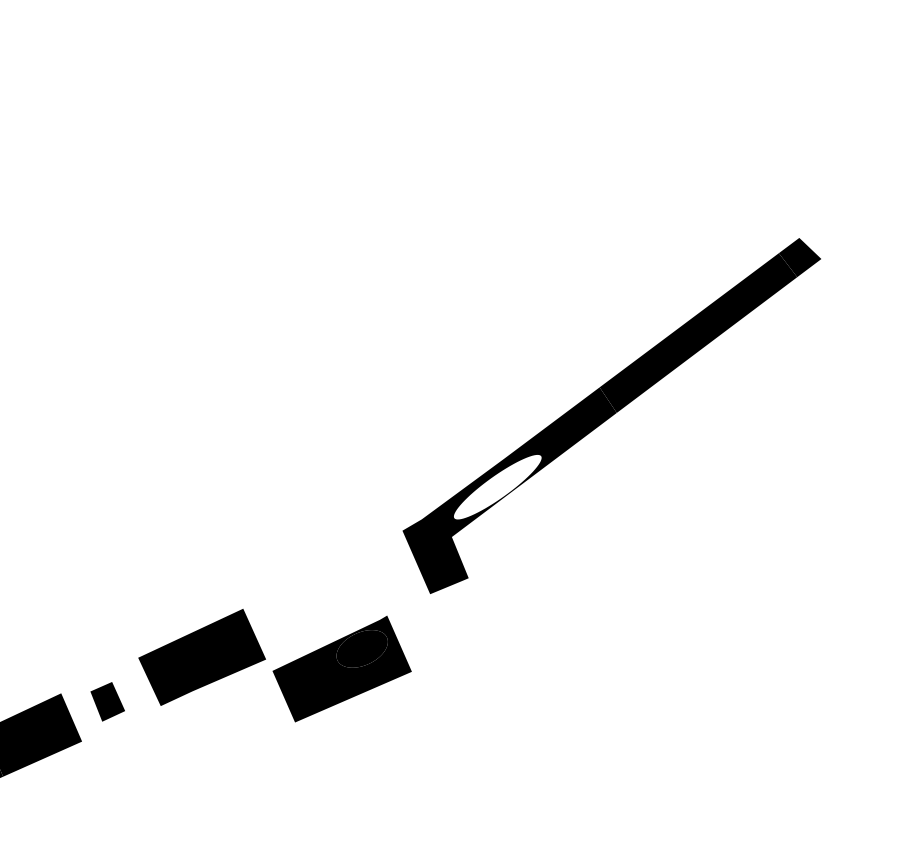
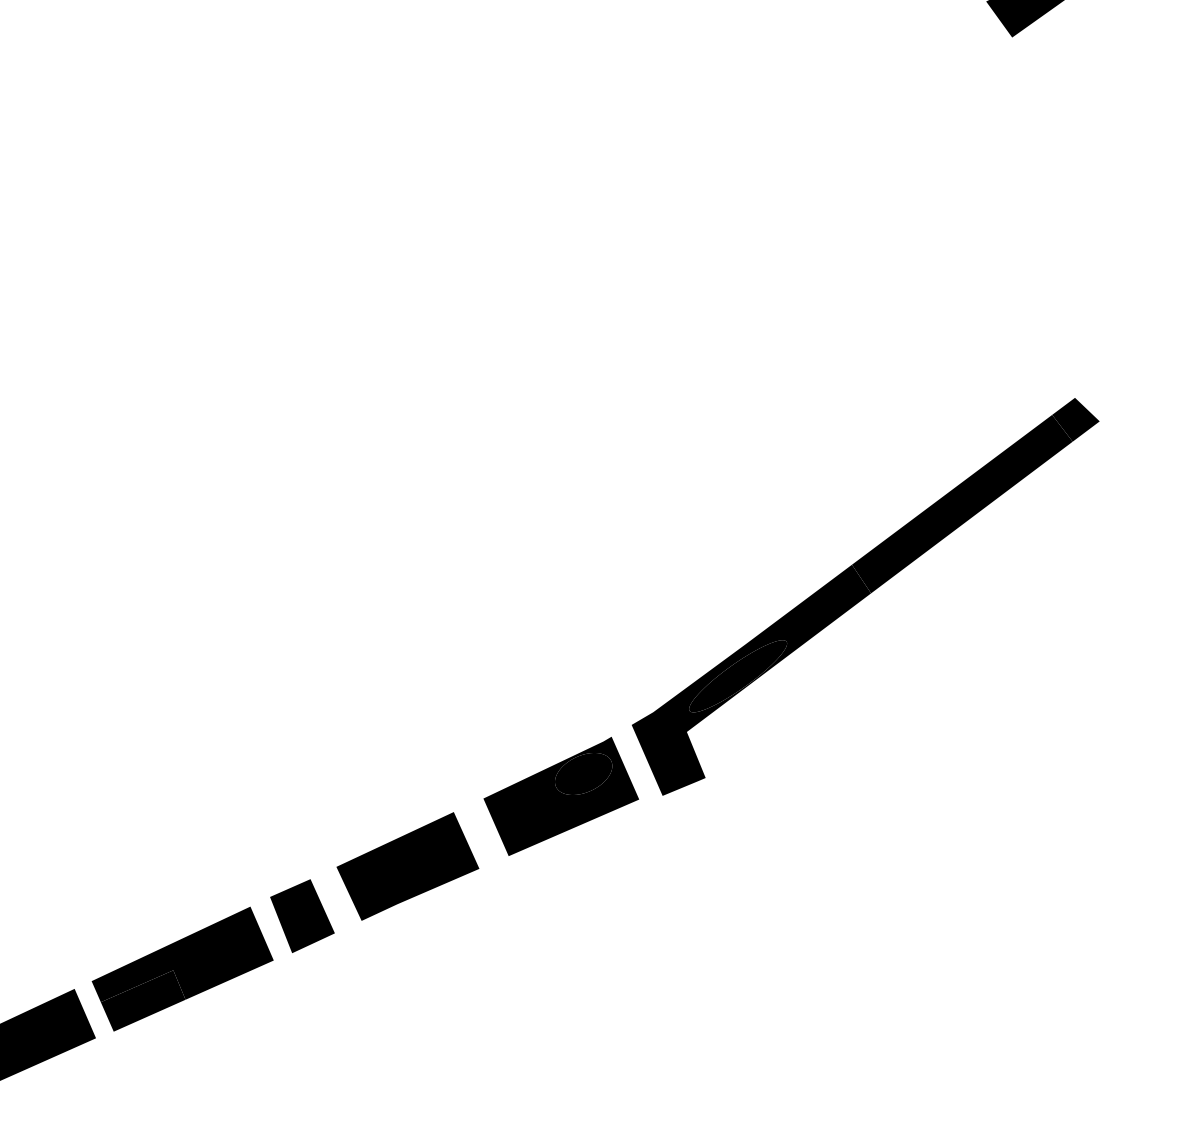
fill: (498, 487) -> (738, 676), added
part: (341, 669) -> (560, 796), moved
part: (107, 701) -> (302, 915), size x1.67

